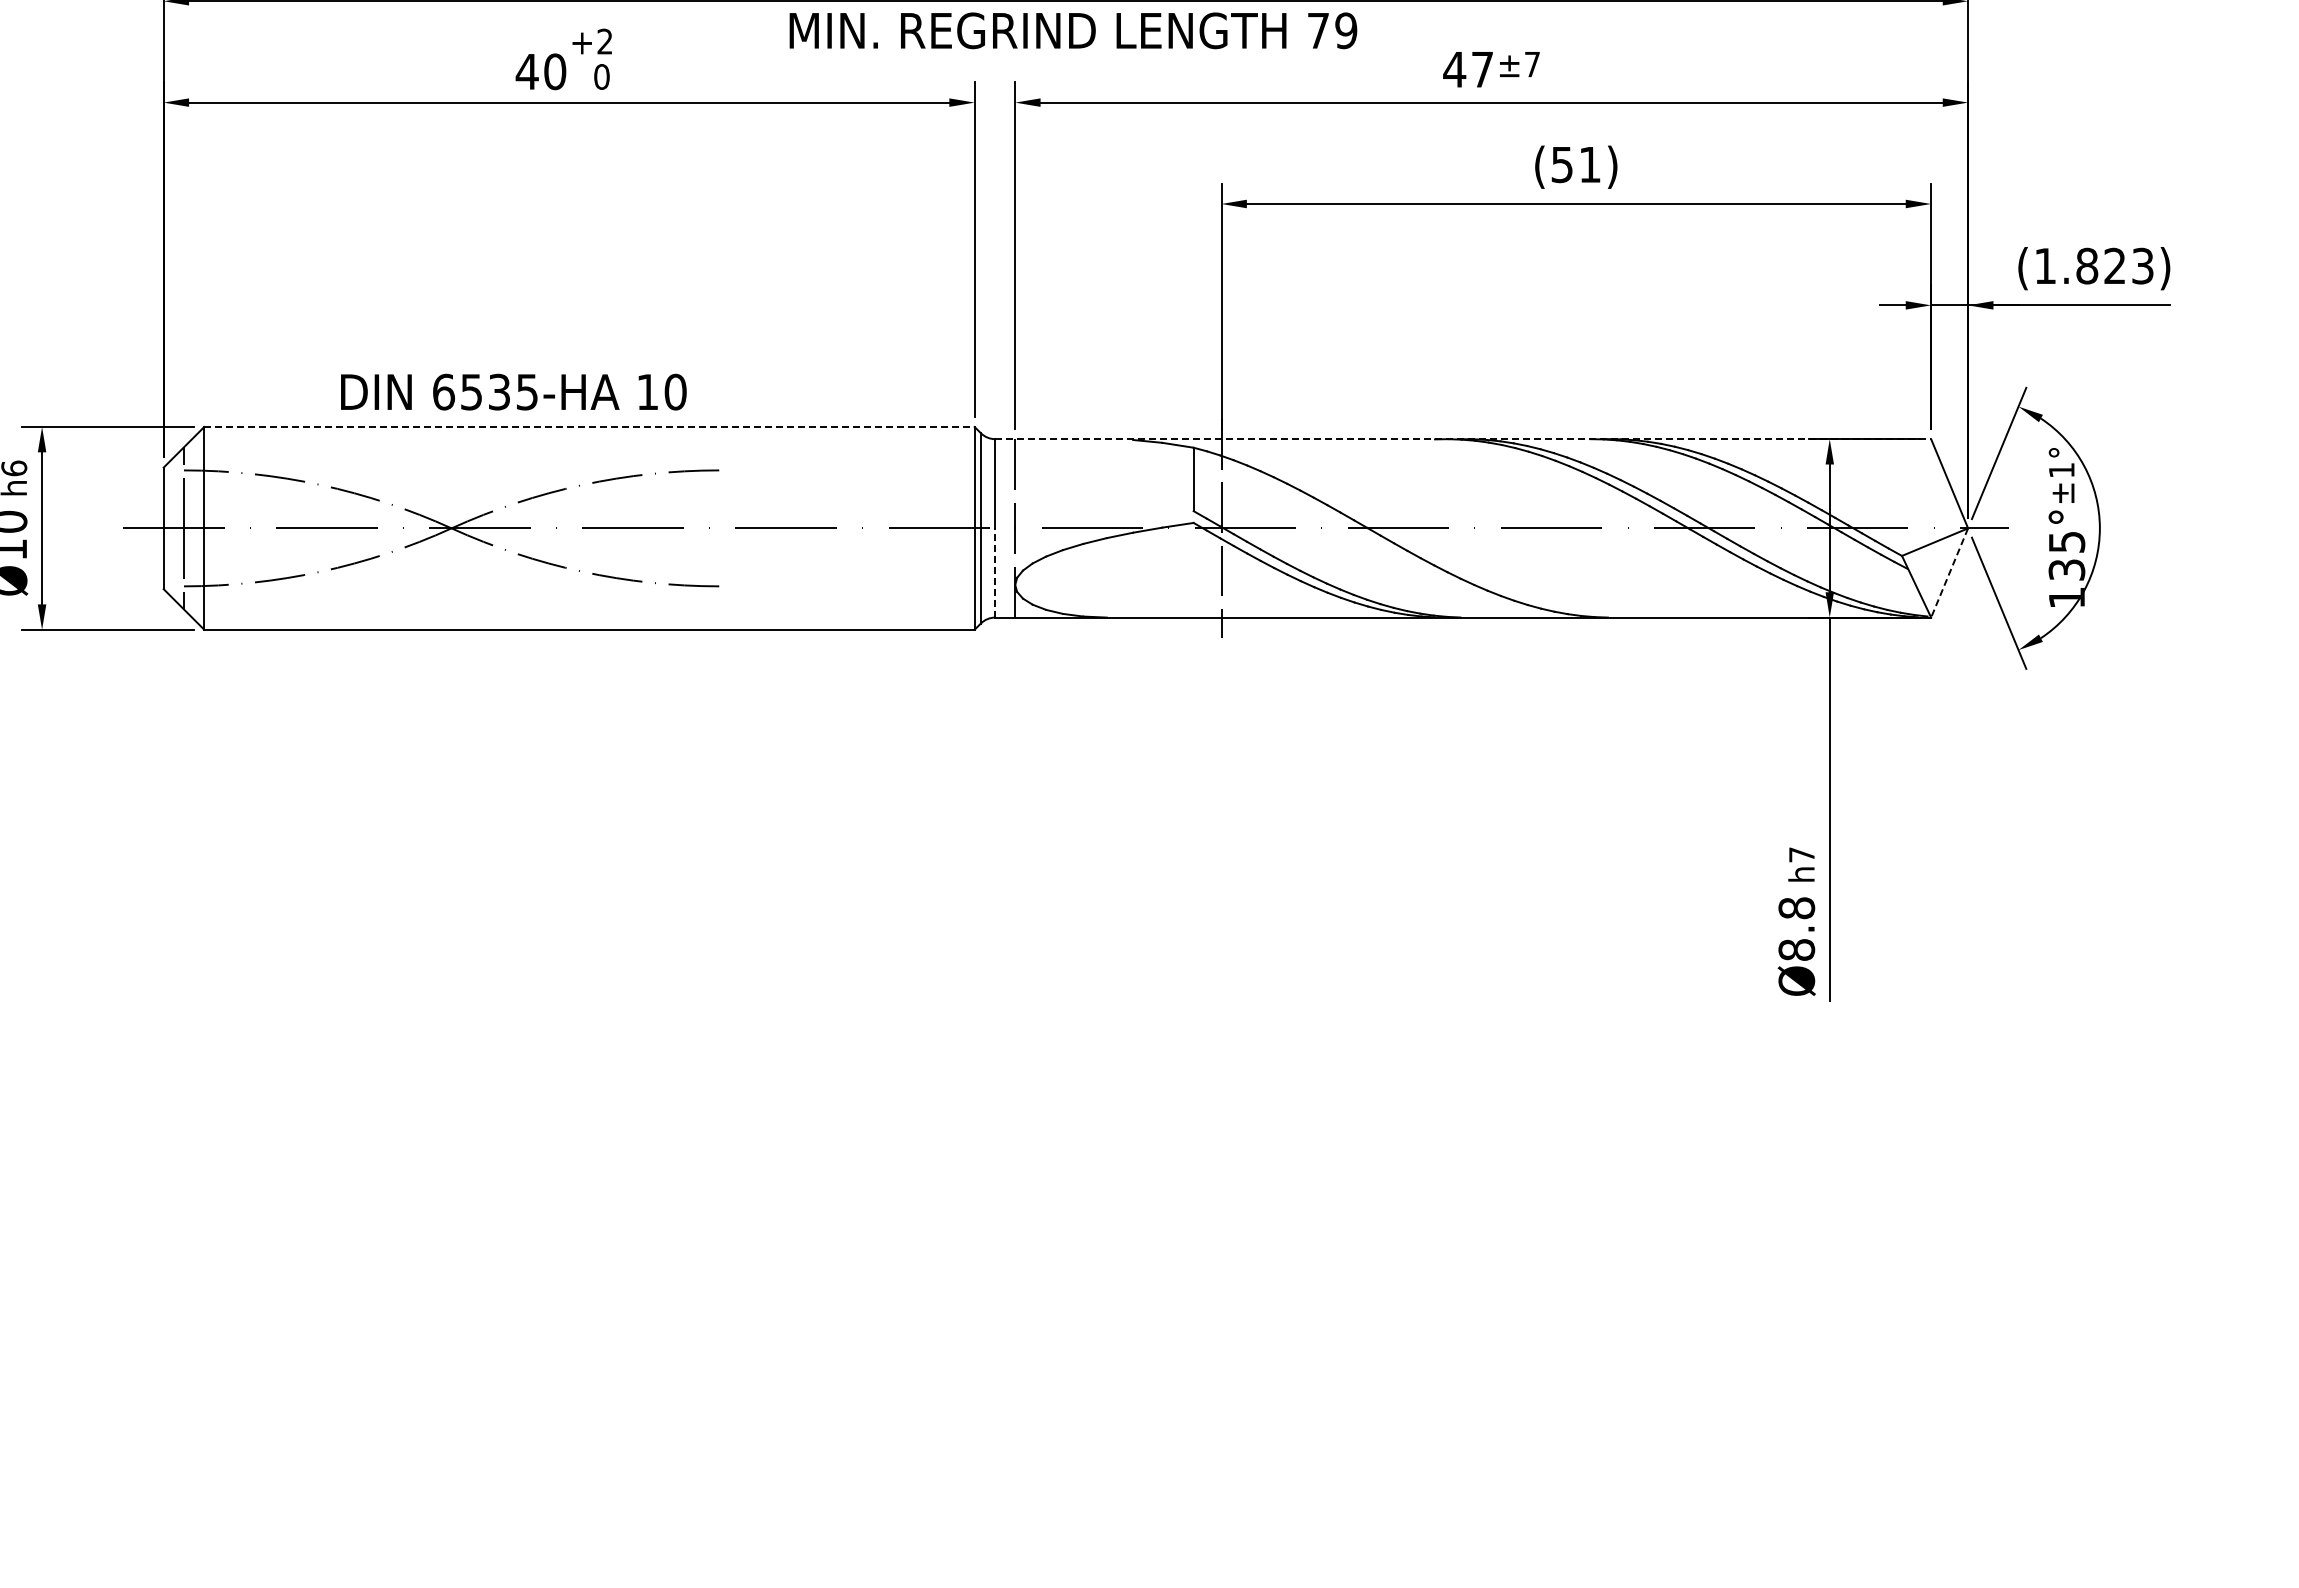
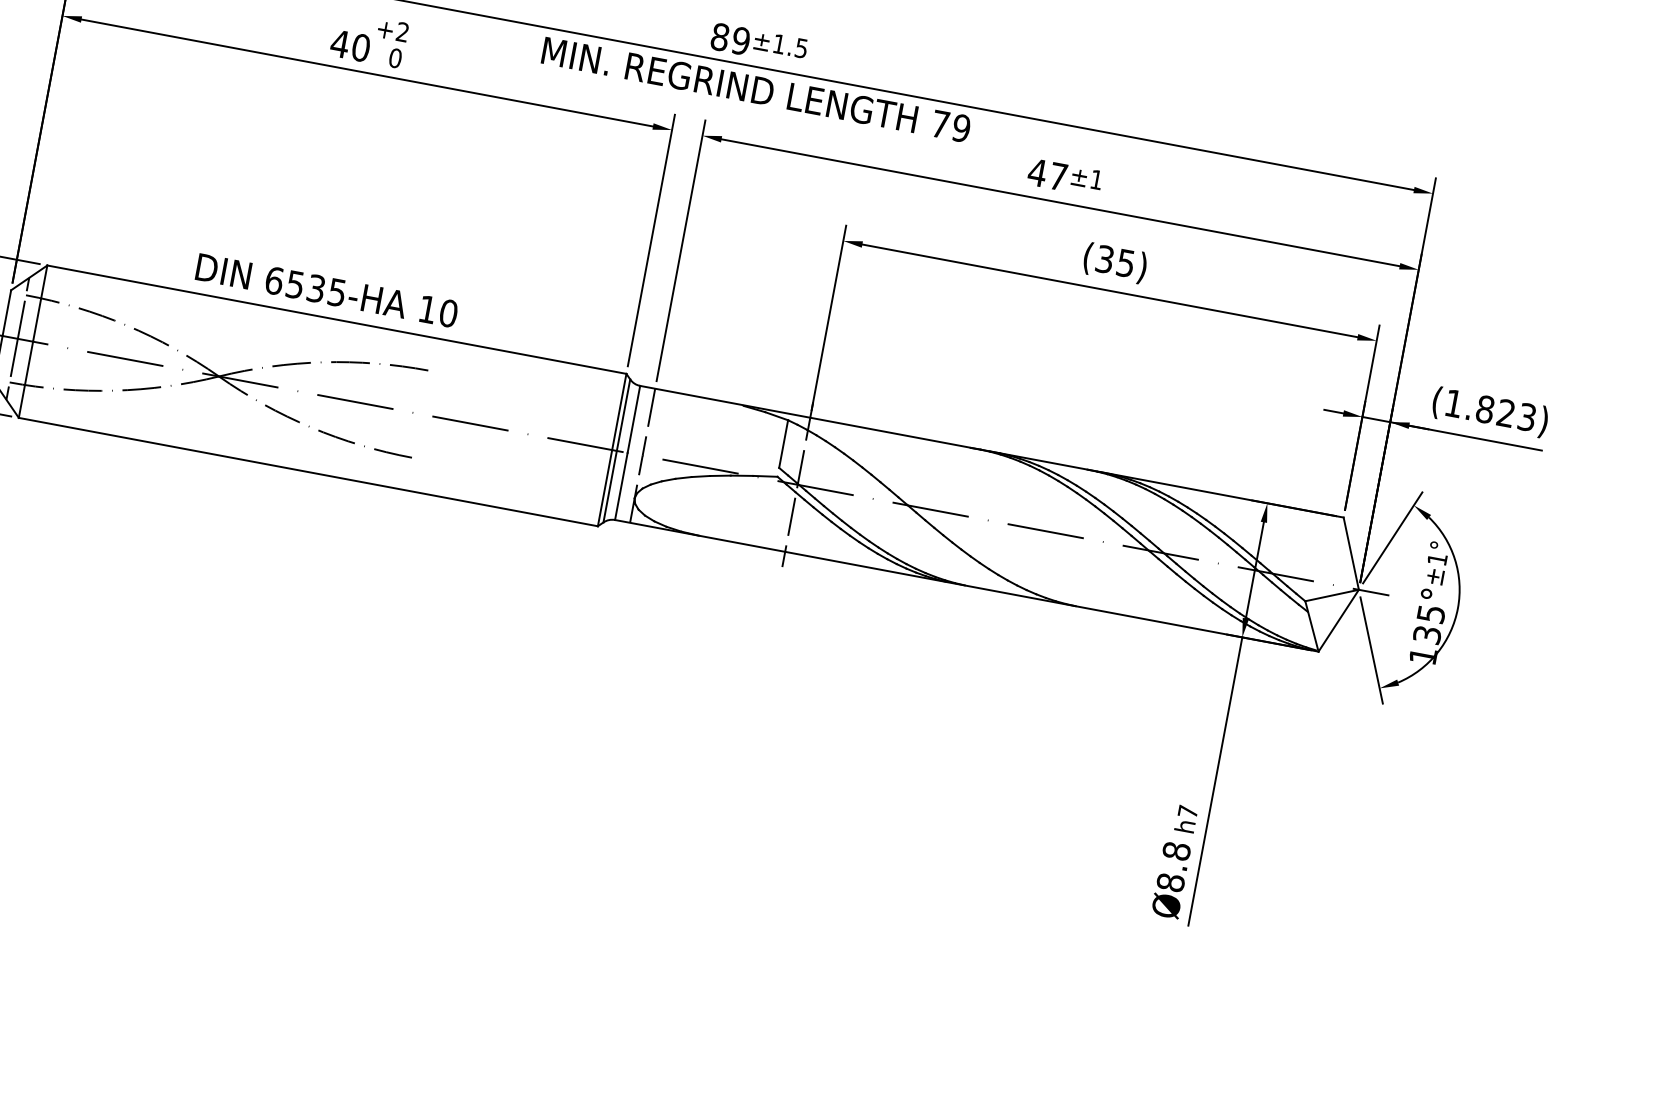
text: (1532, 64) -> (1096, 179), ±7 -> ±1
text: (1576, 164) -> (1115, 261), (51) -> (35)
text: (513, 391) -> (326, 290), moved
line: (589, 427) -> (336, 320), dashed -> solid
line: (1463, 439) -> (992, 452), dashed -> solid
line: (995, 572) -> (621, 486), dashed -> solid
line: (1949, 573) -> (1338, 621), dashed -> solid

